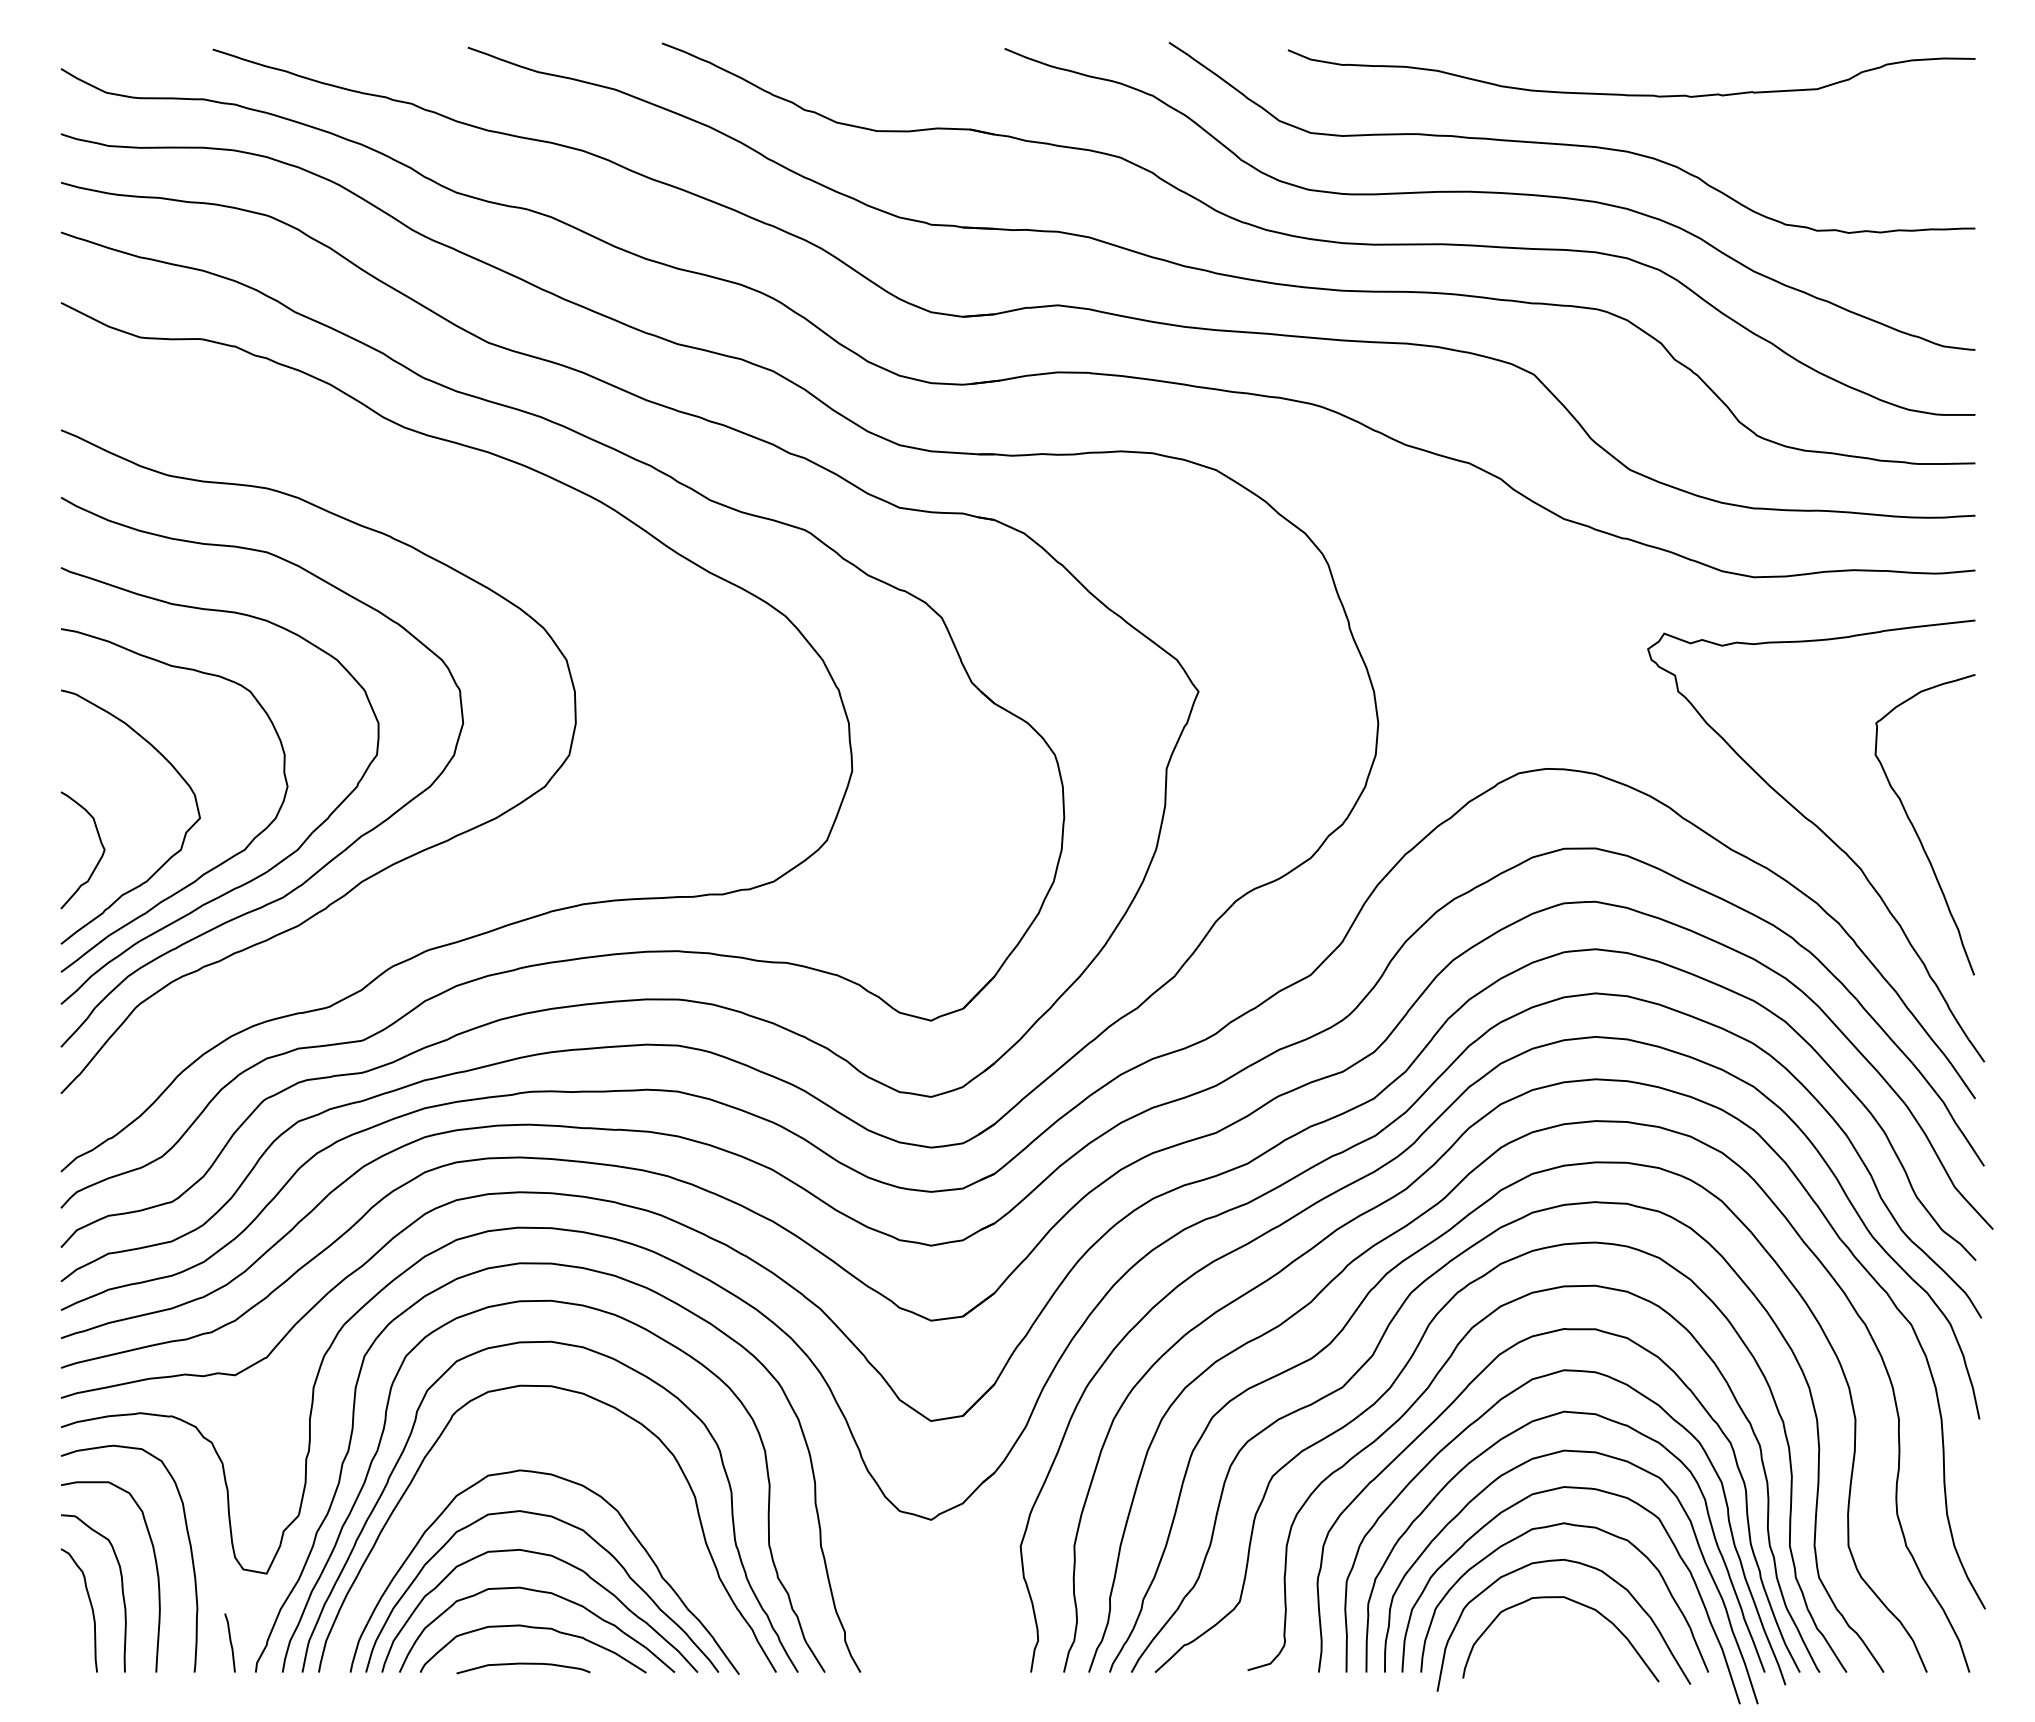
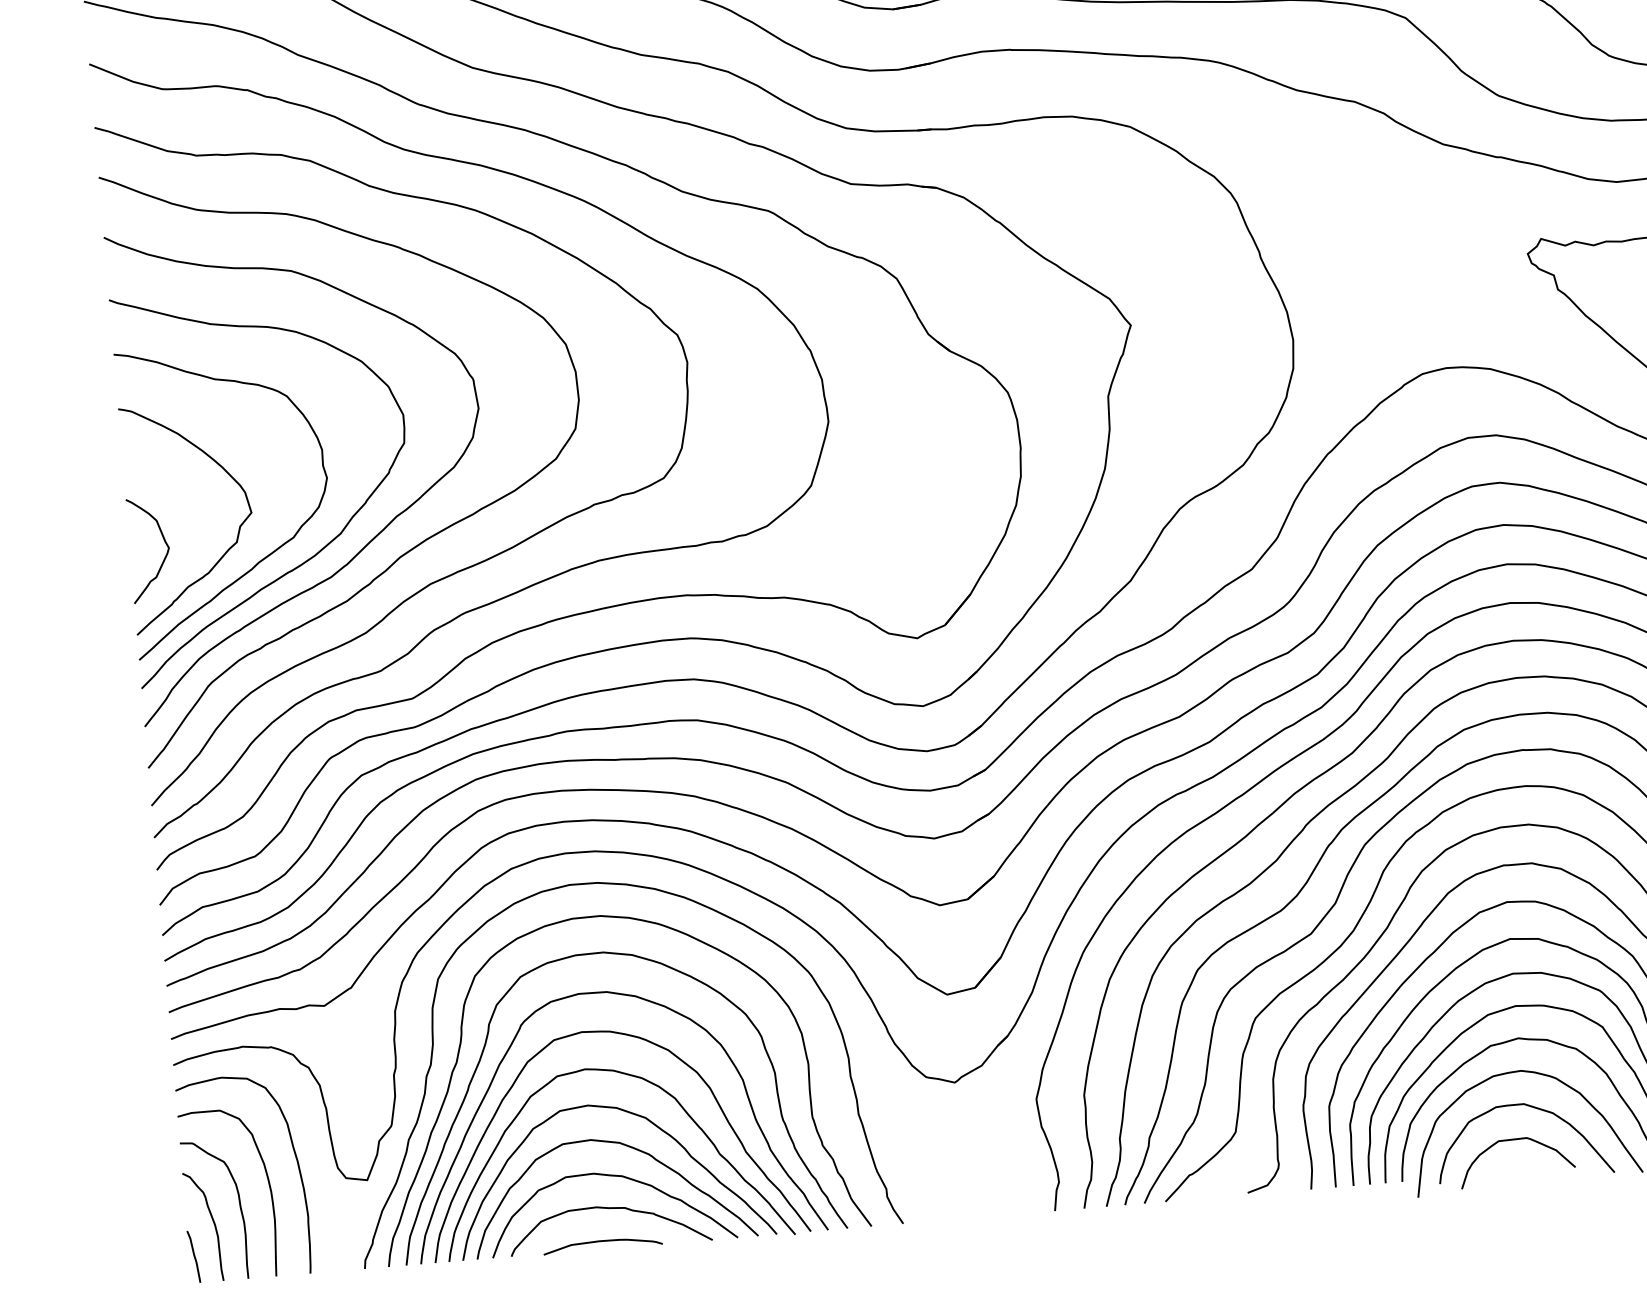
curve: (430, 900) -> (462, 568), added
curve: (602, 1451) -> (657, 1046), added
curve: (1551, 1636) -> (1515, 1140), added
line: (229, 1641) -> (193, 1255), moved

